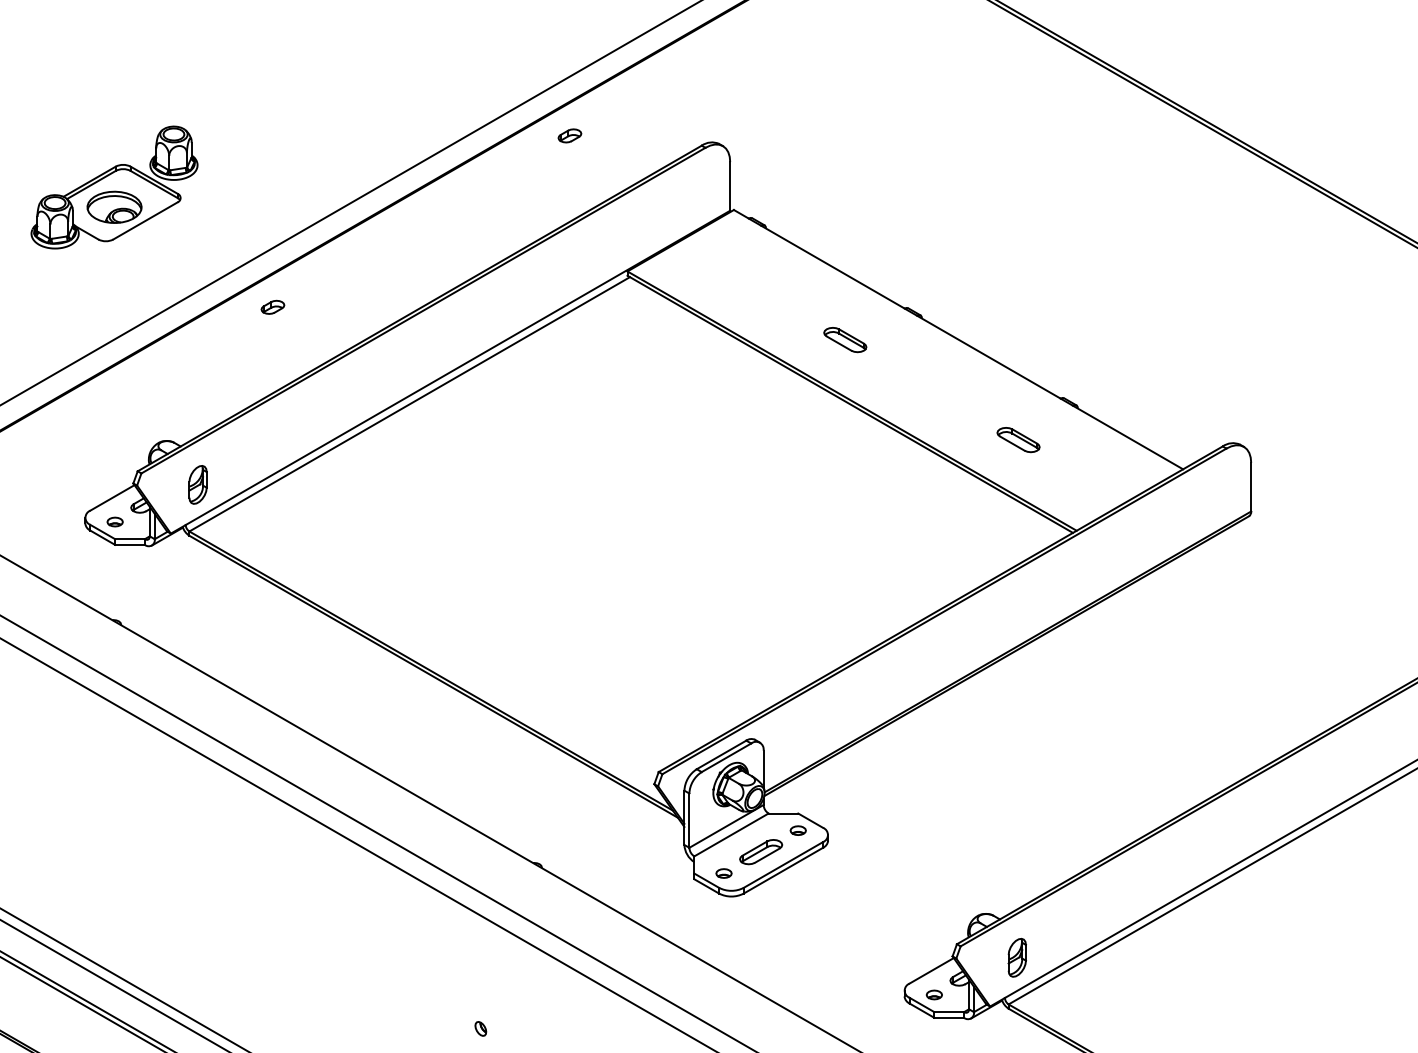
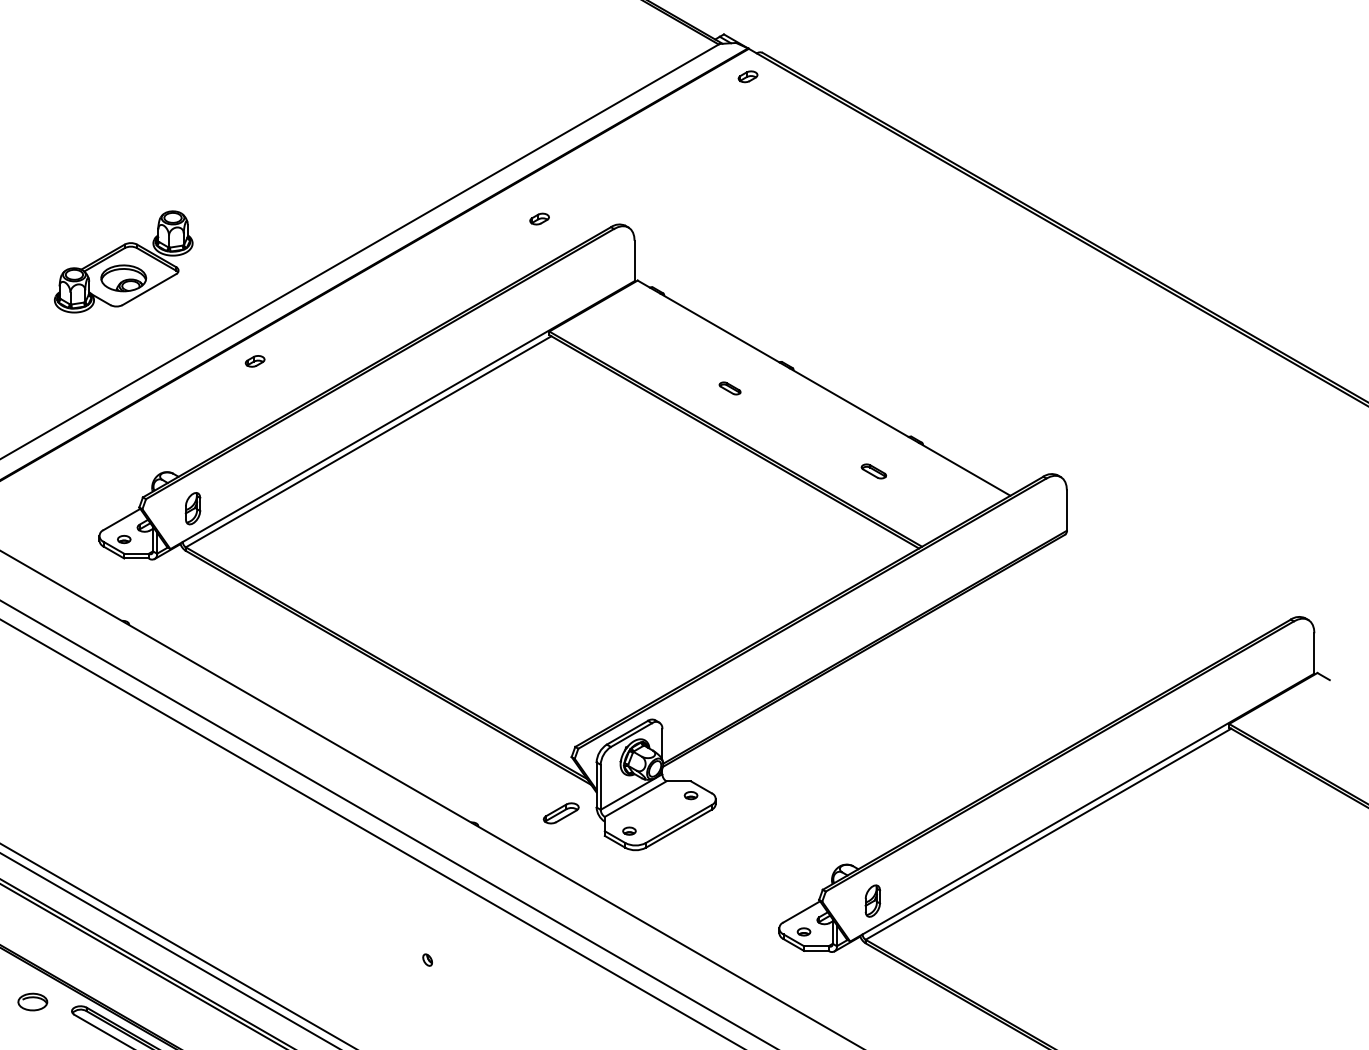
part: (569, 135) -> (539, 218), moved
part: (844, 340) -> (729, 388), size x0.6
part: (1018, 440) -> (873, 471), size x0.7
part: (760, 852) -> (560, 813), moved

